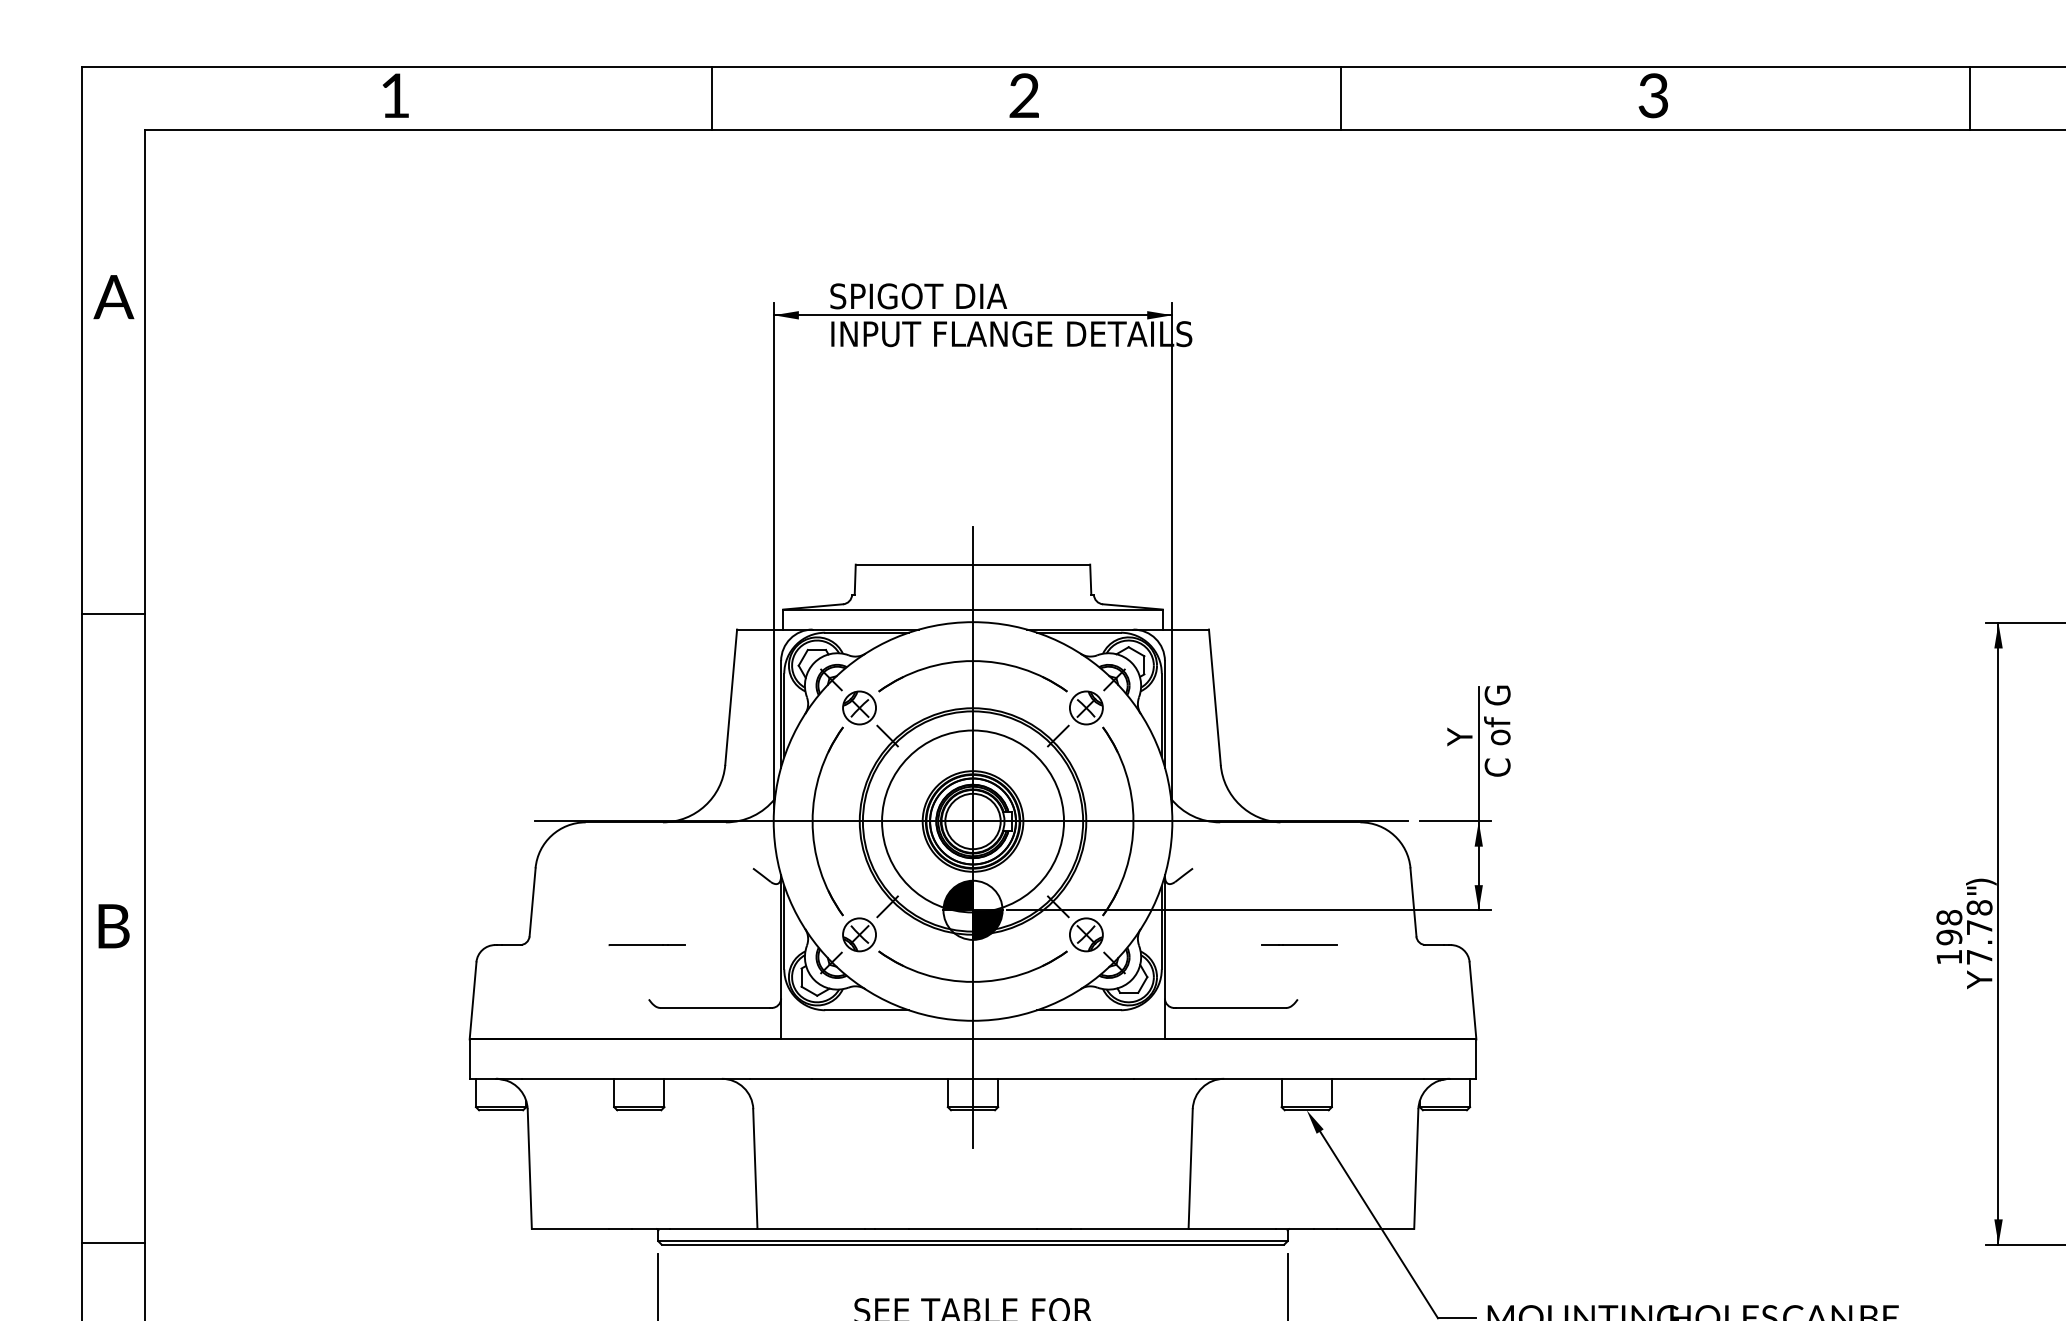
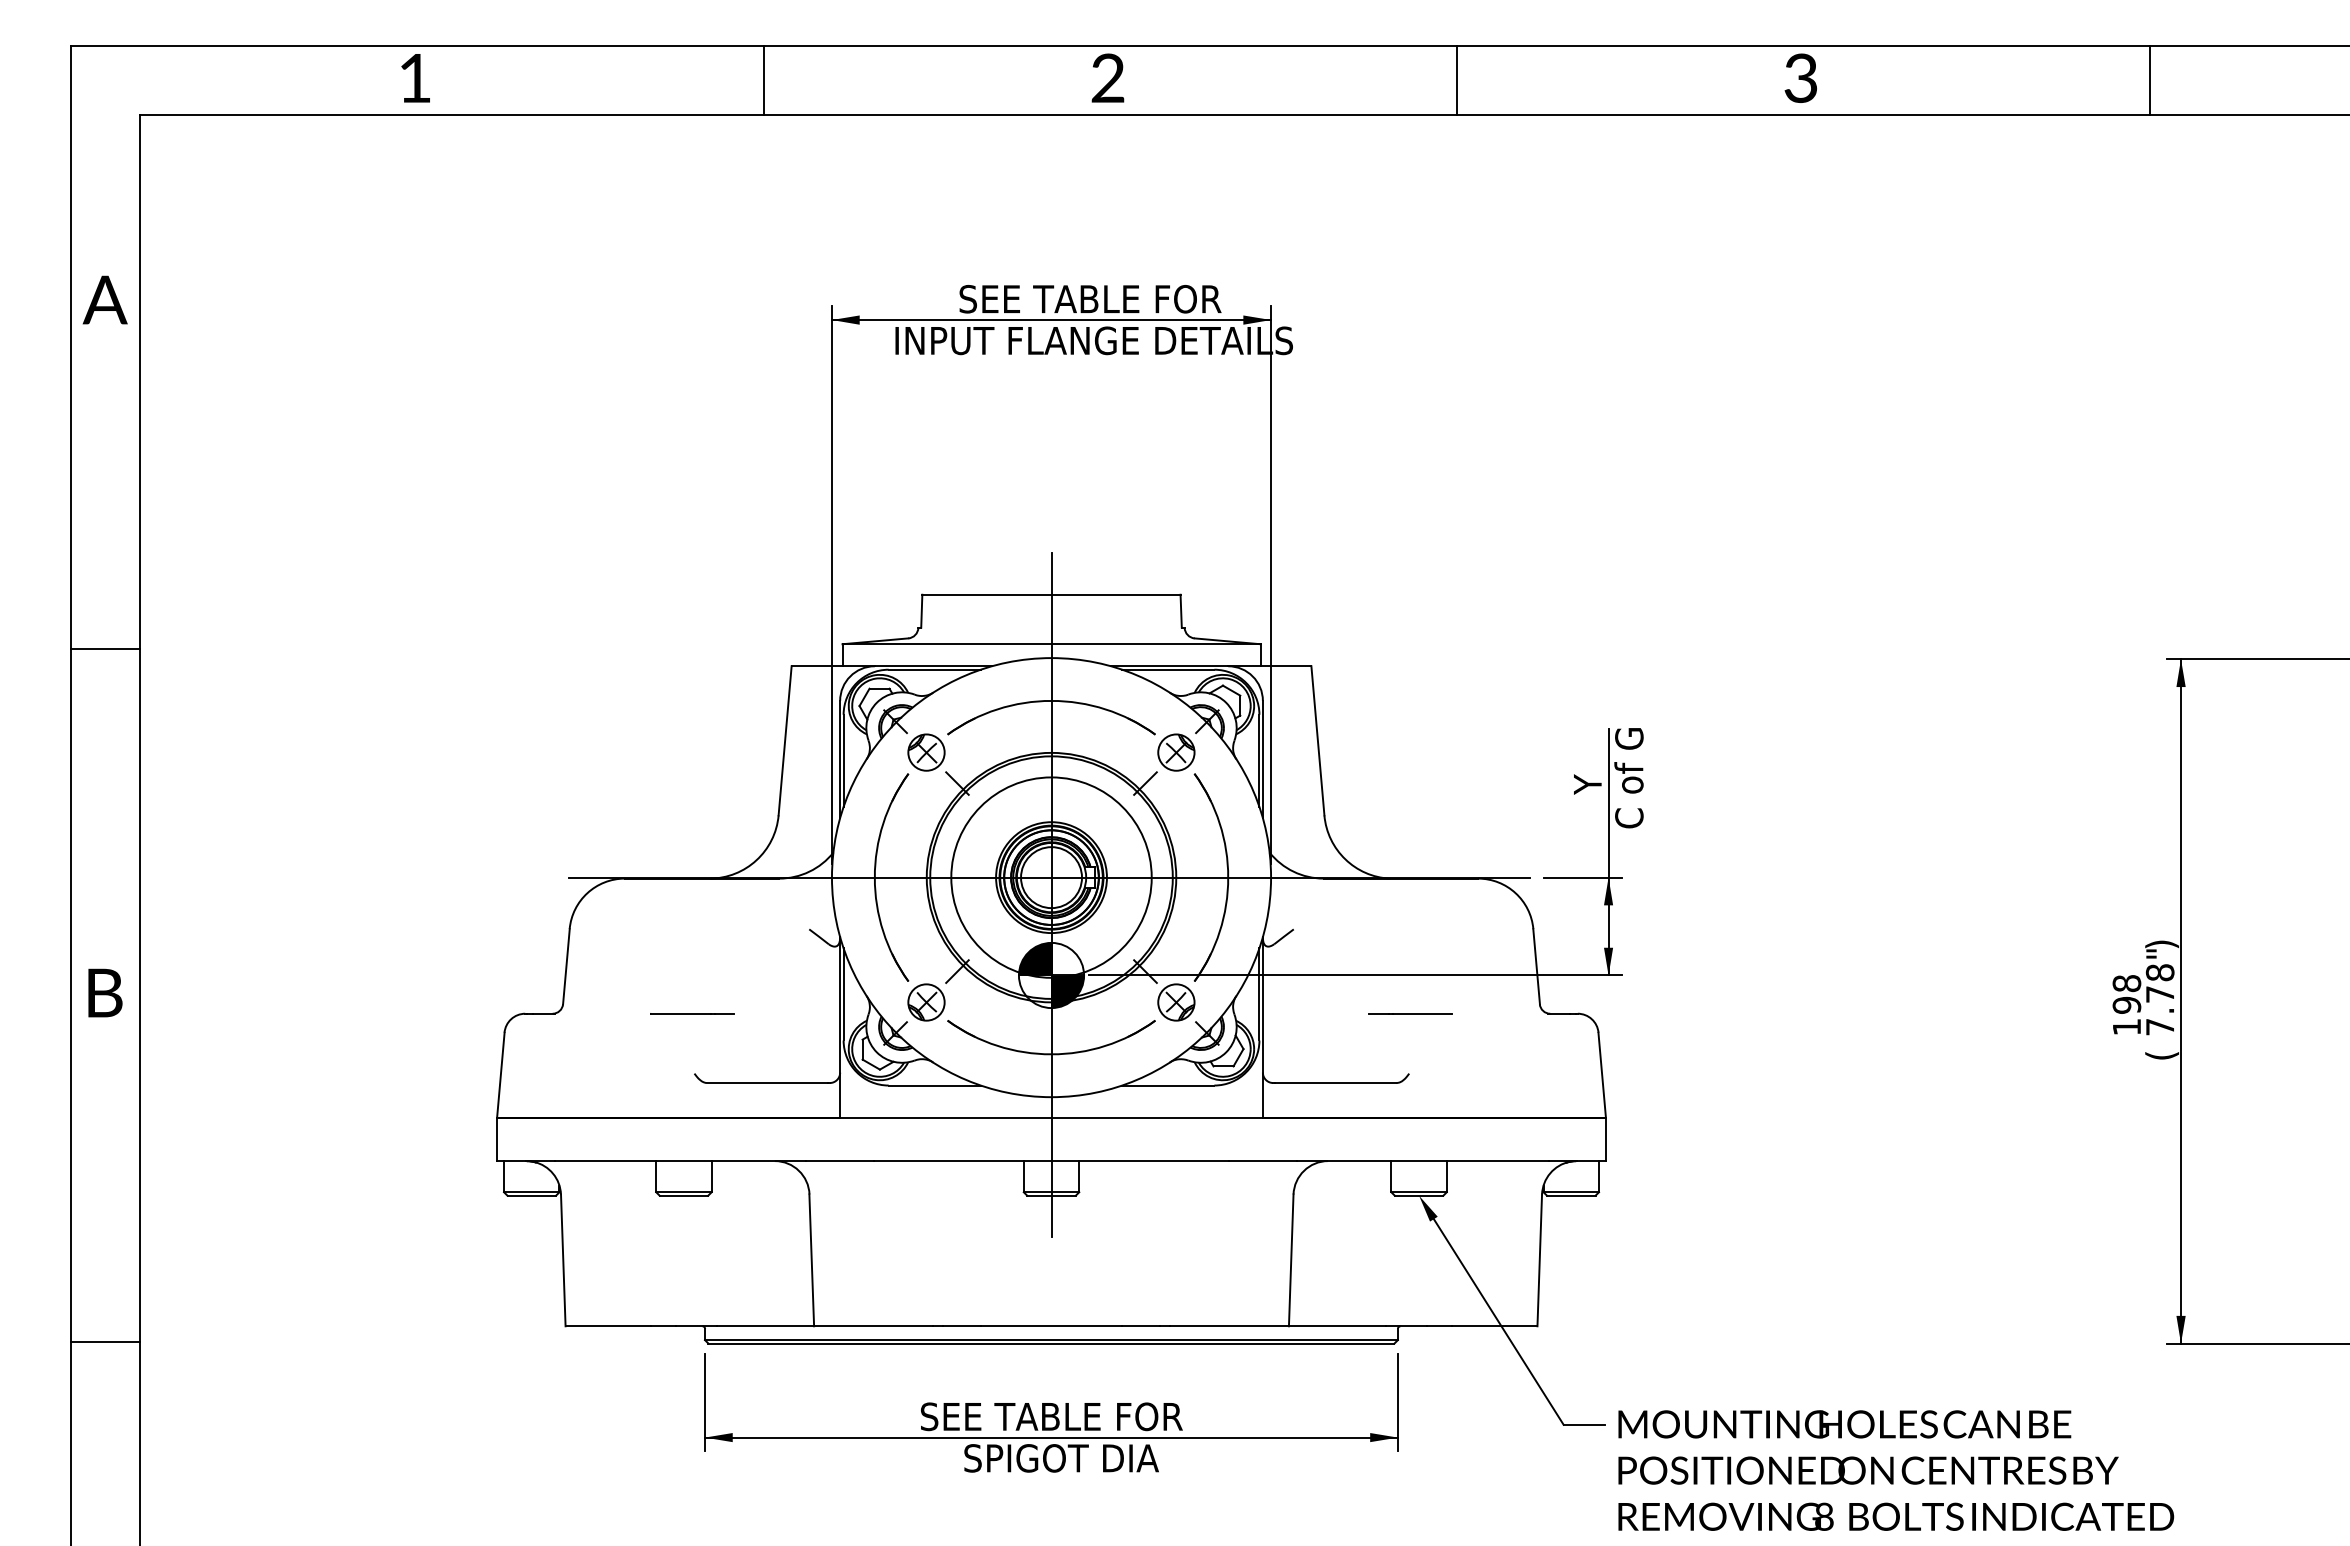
text: (978, 295) -> (1057, 298), SPIGOT DIA -> SEE TABLE FOR
text: (1980, 979) -> (2161, 1051), Y -> (

